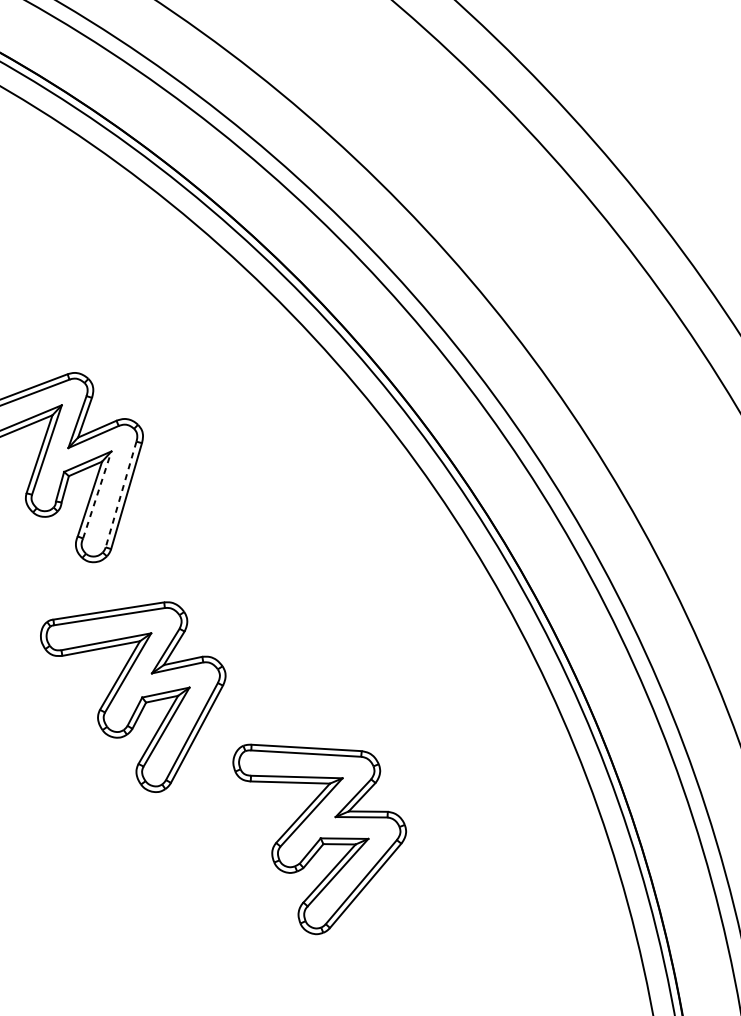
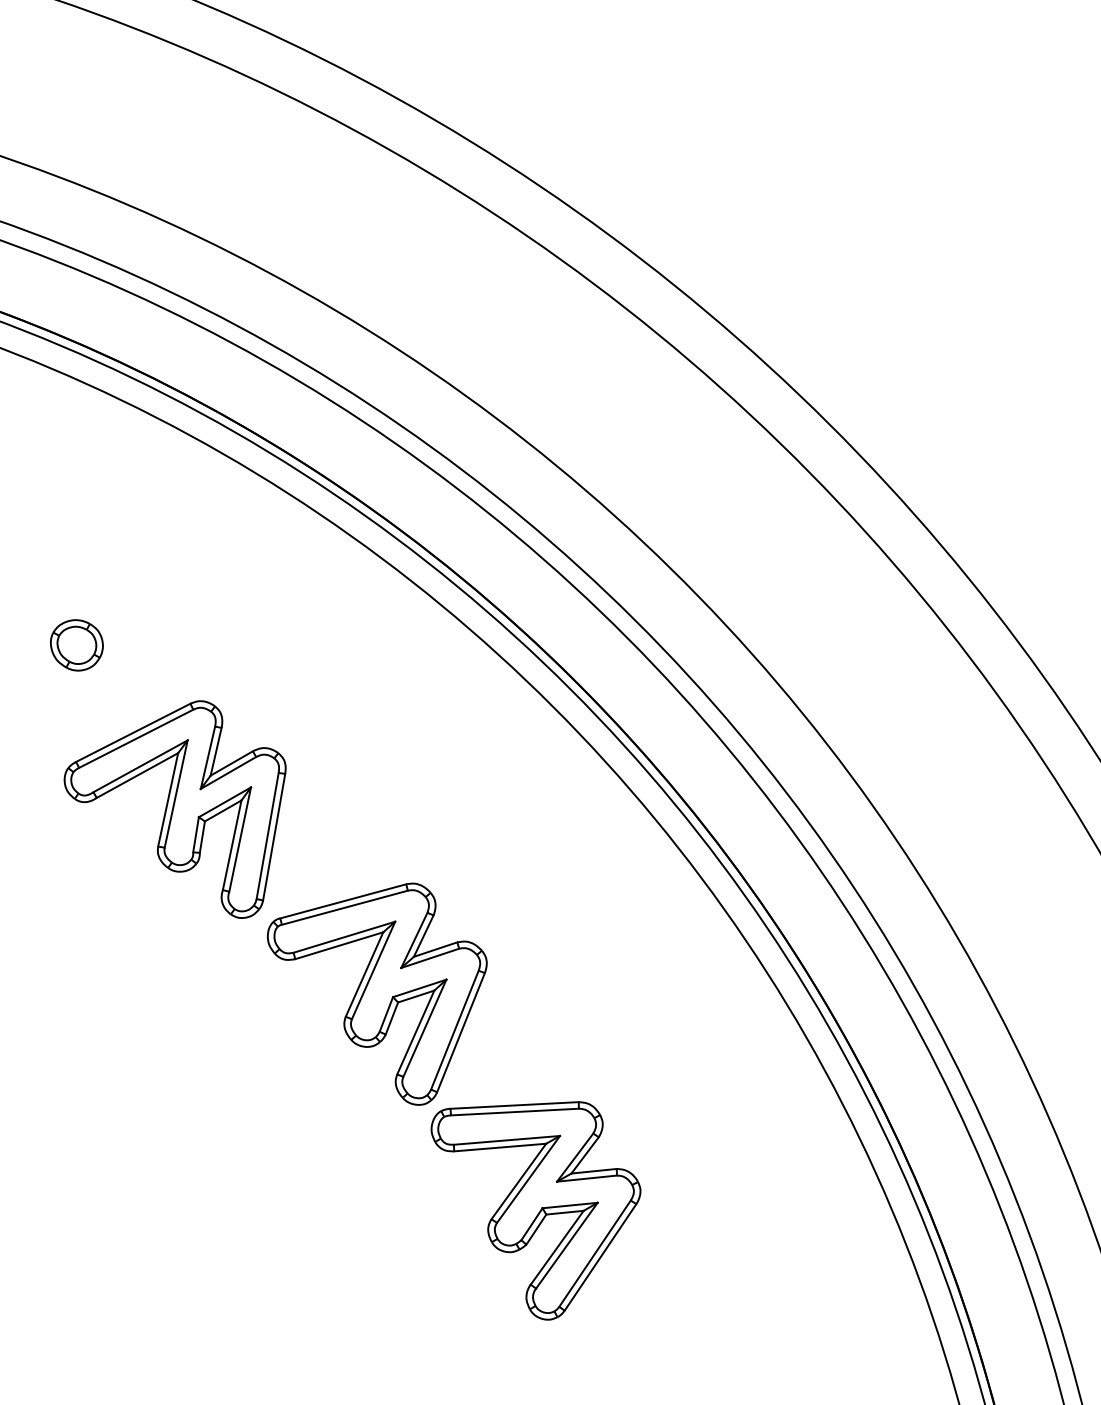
line: (97, 494) -> (240, 839), dashed -> solid
line: (120, 494) -> (267, 836), dashed -> solid
part: (129, 692) -> (377, 993), moved

